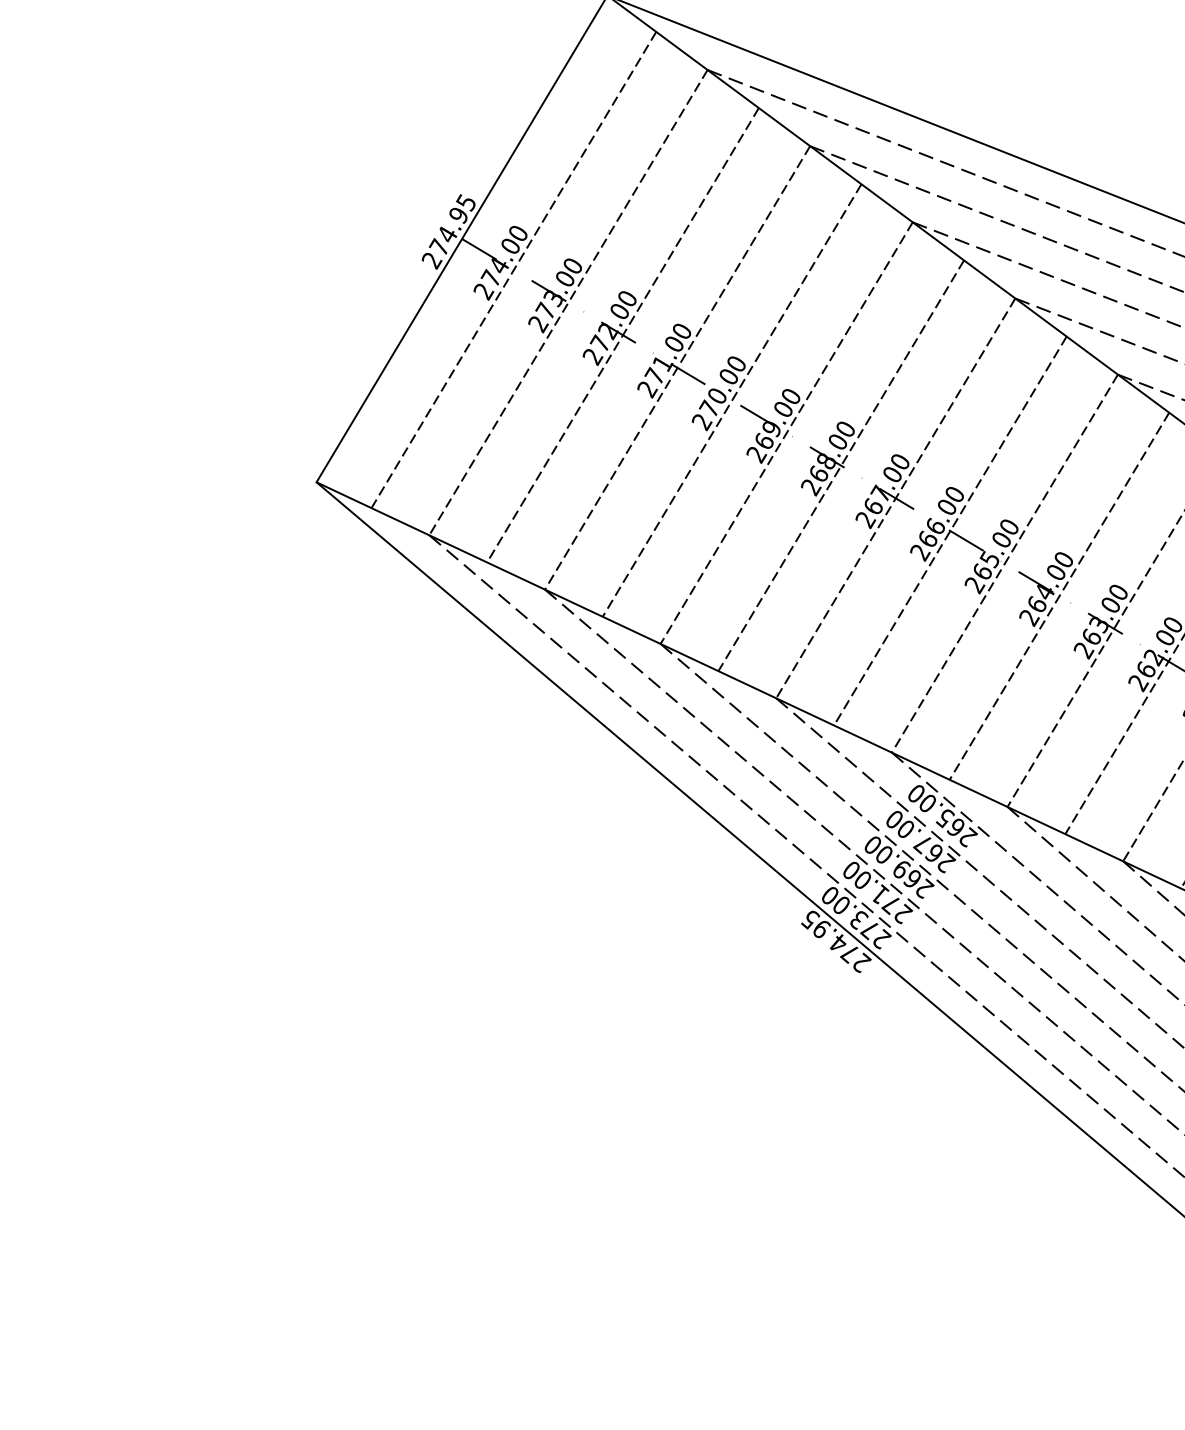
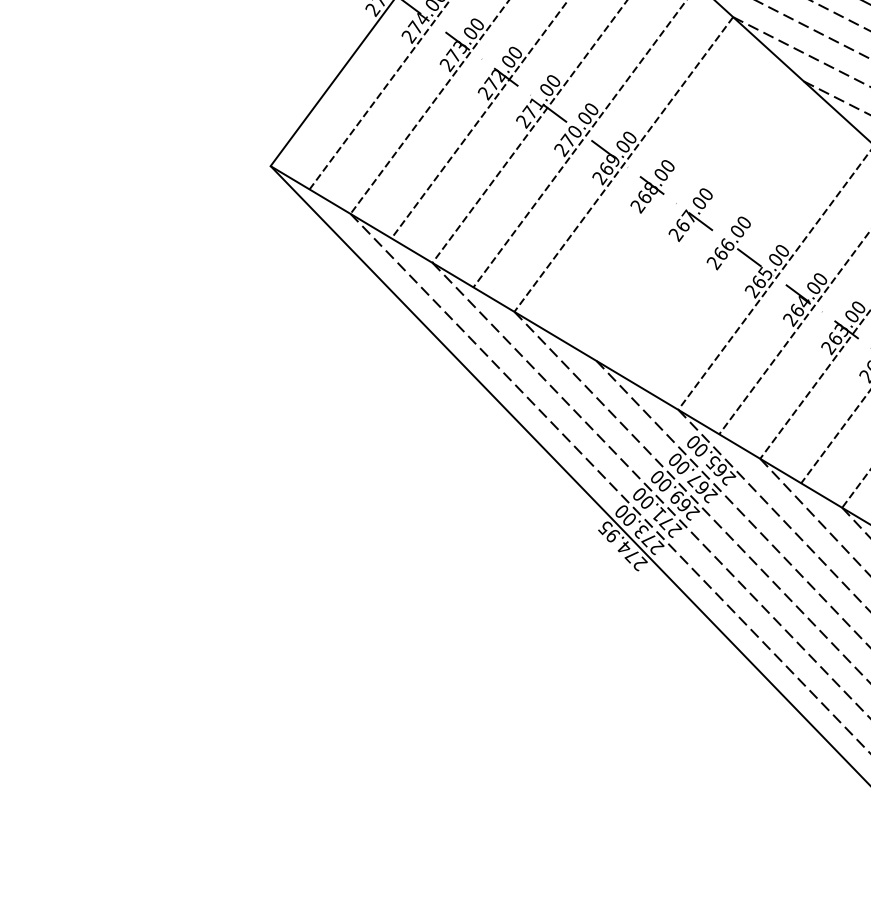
line: (841, 465) -> (662, 192), removed
line: (895, 498) -> (699, 221), removed
line: (950, 530) -> (738, 249), removed

